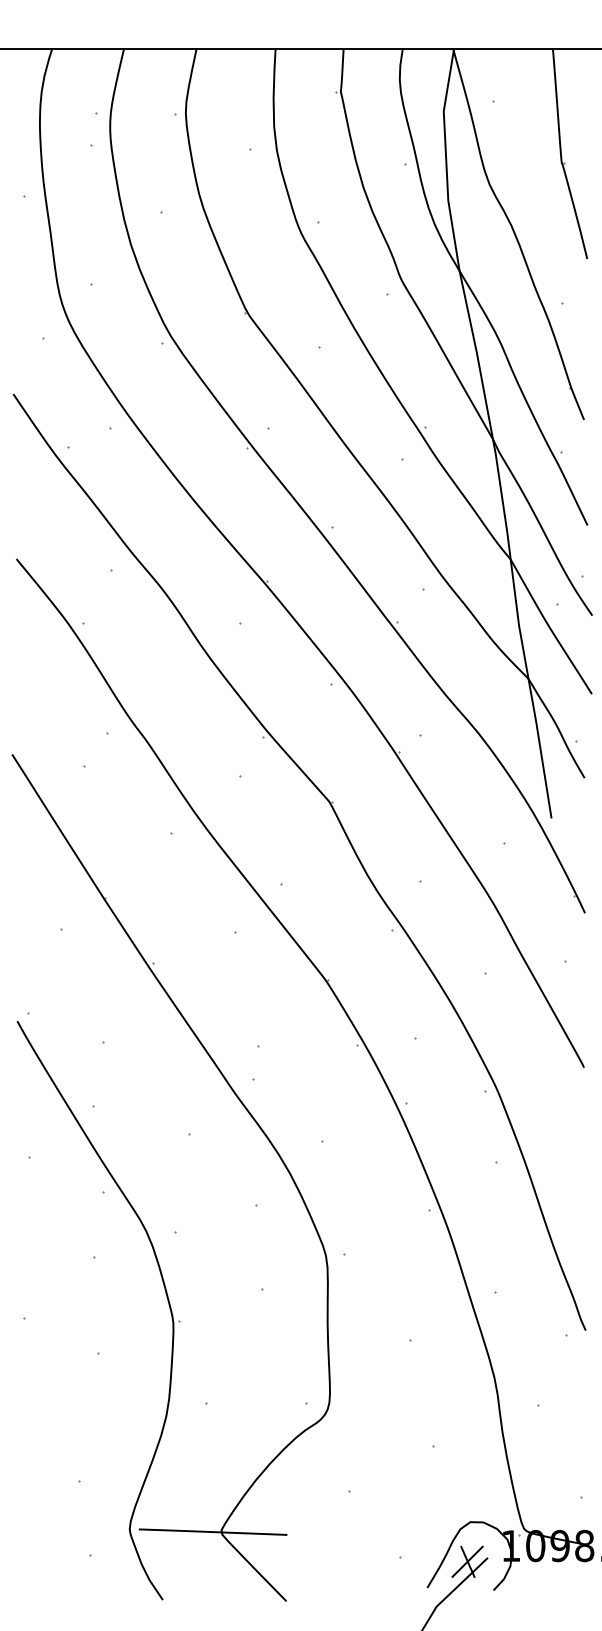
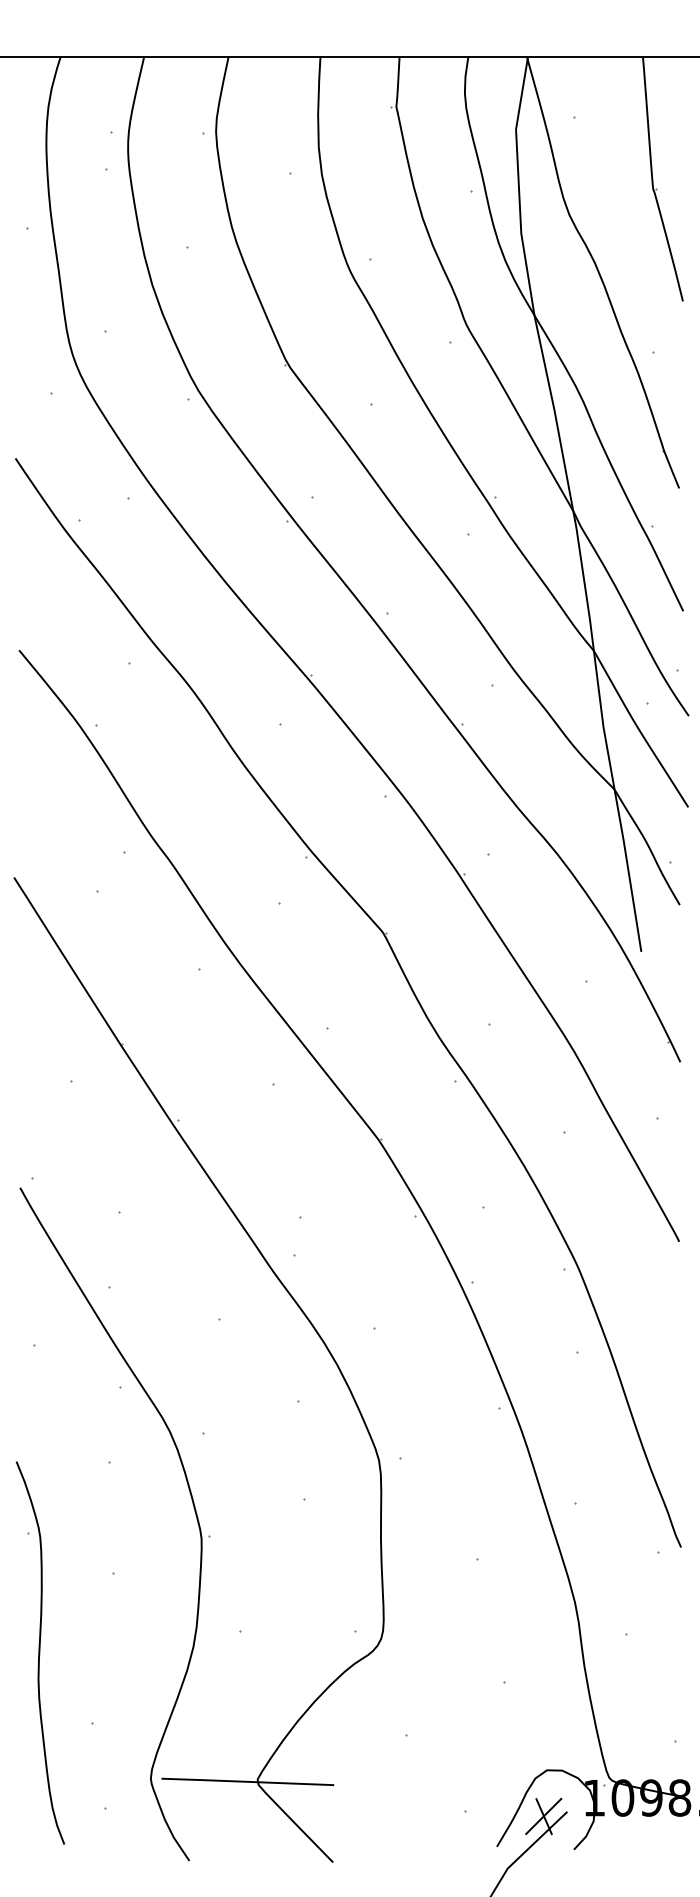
curve: (34, 1420) -> (39, 1652), added

